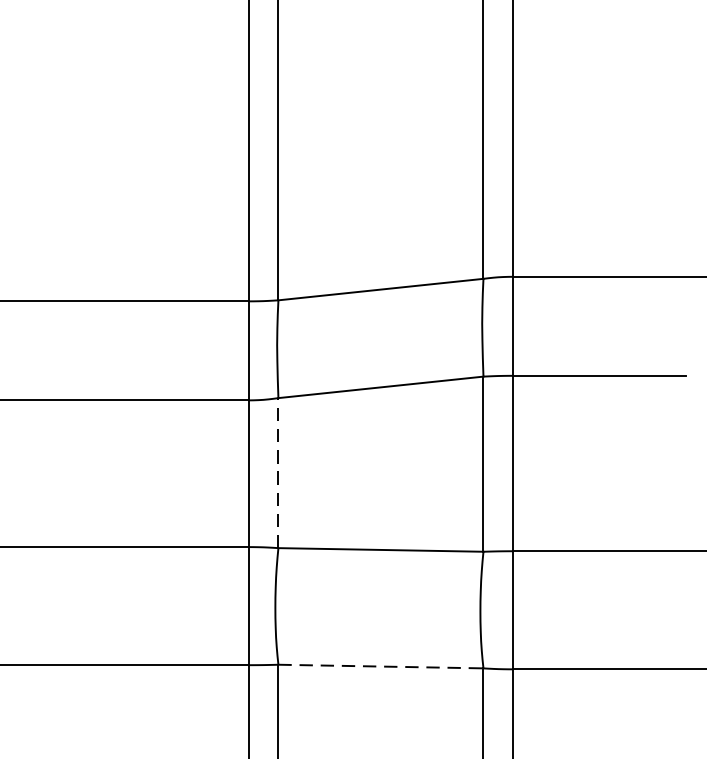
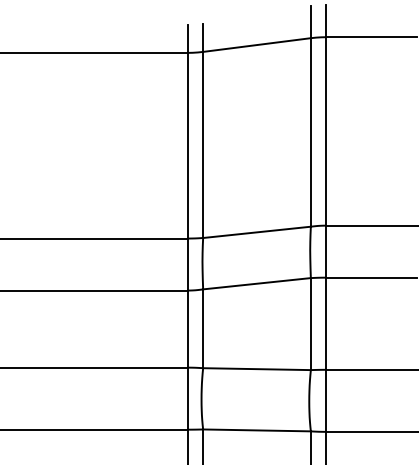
line: (279, 472) -> (203, 328), dashed -> solid
line: (381, 666) -> (257, 430), dashed -> solid

